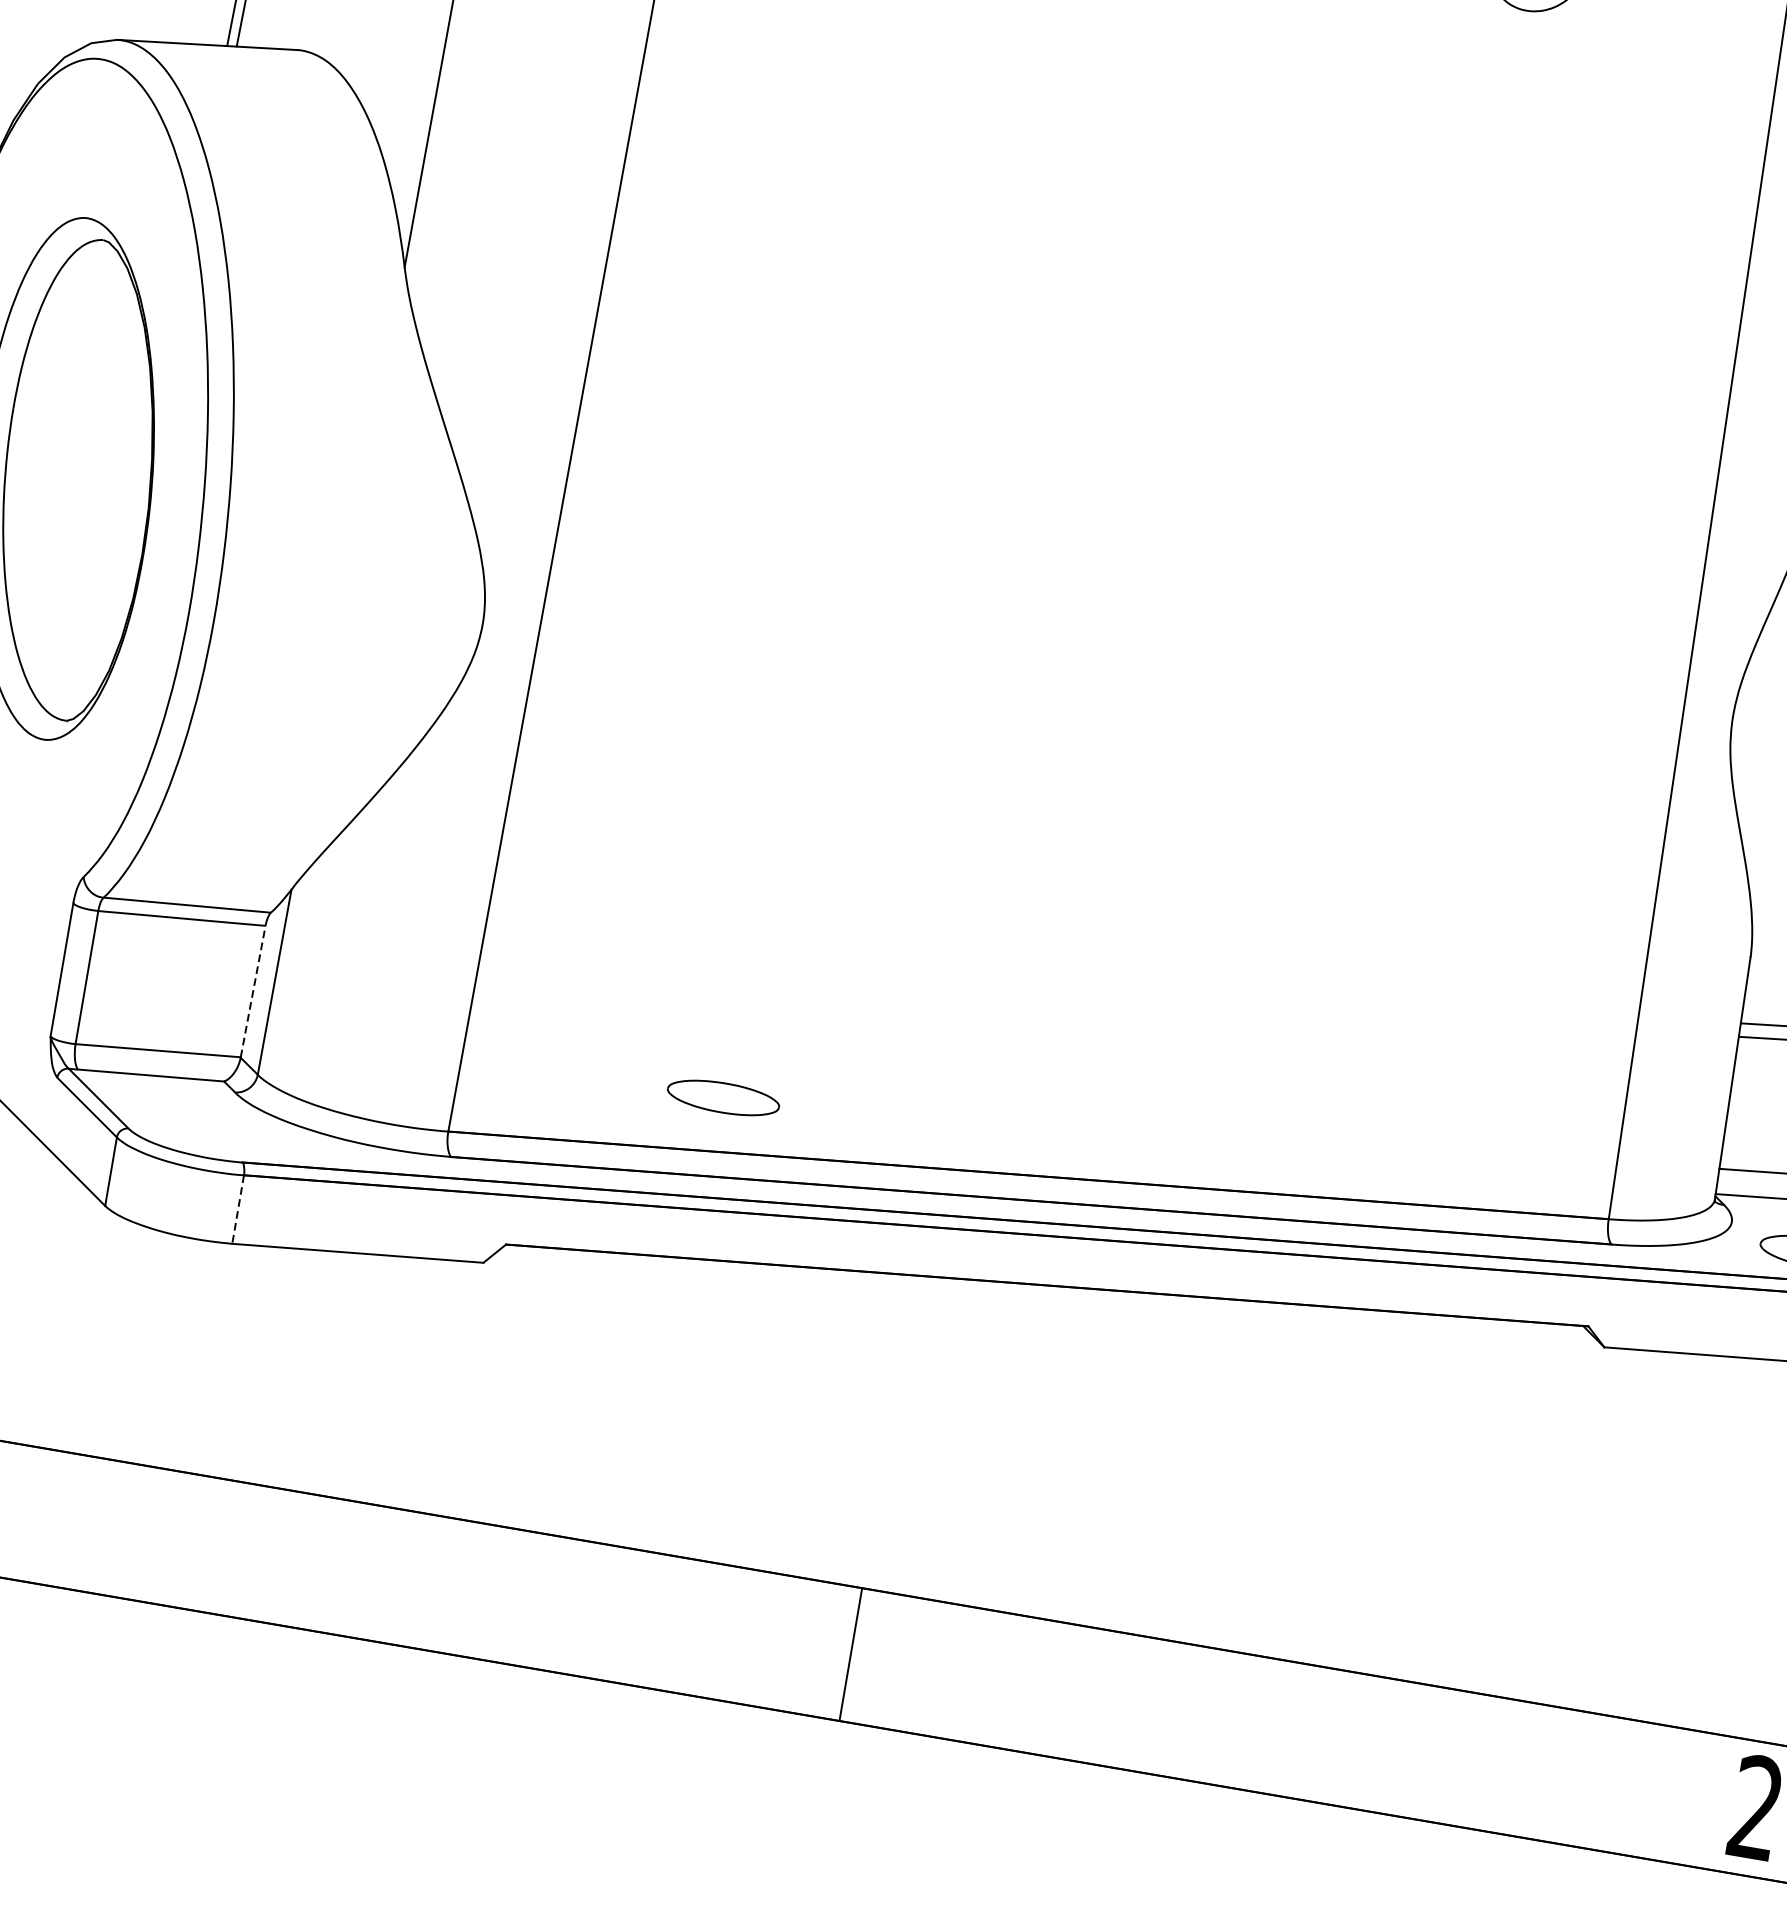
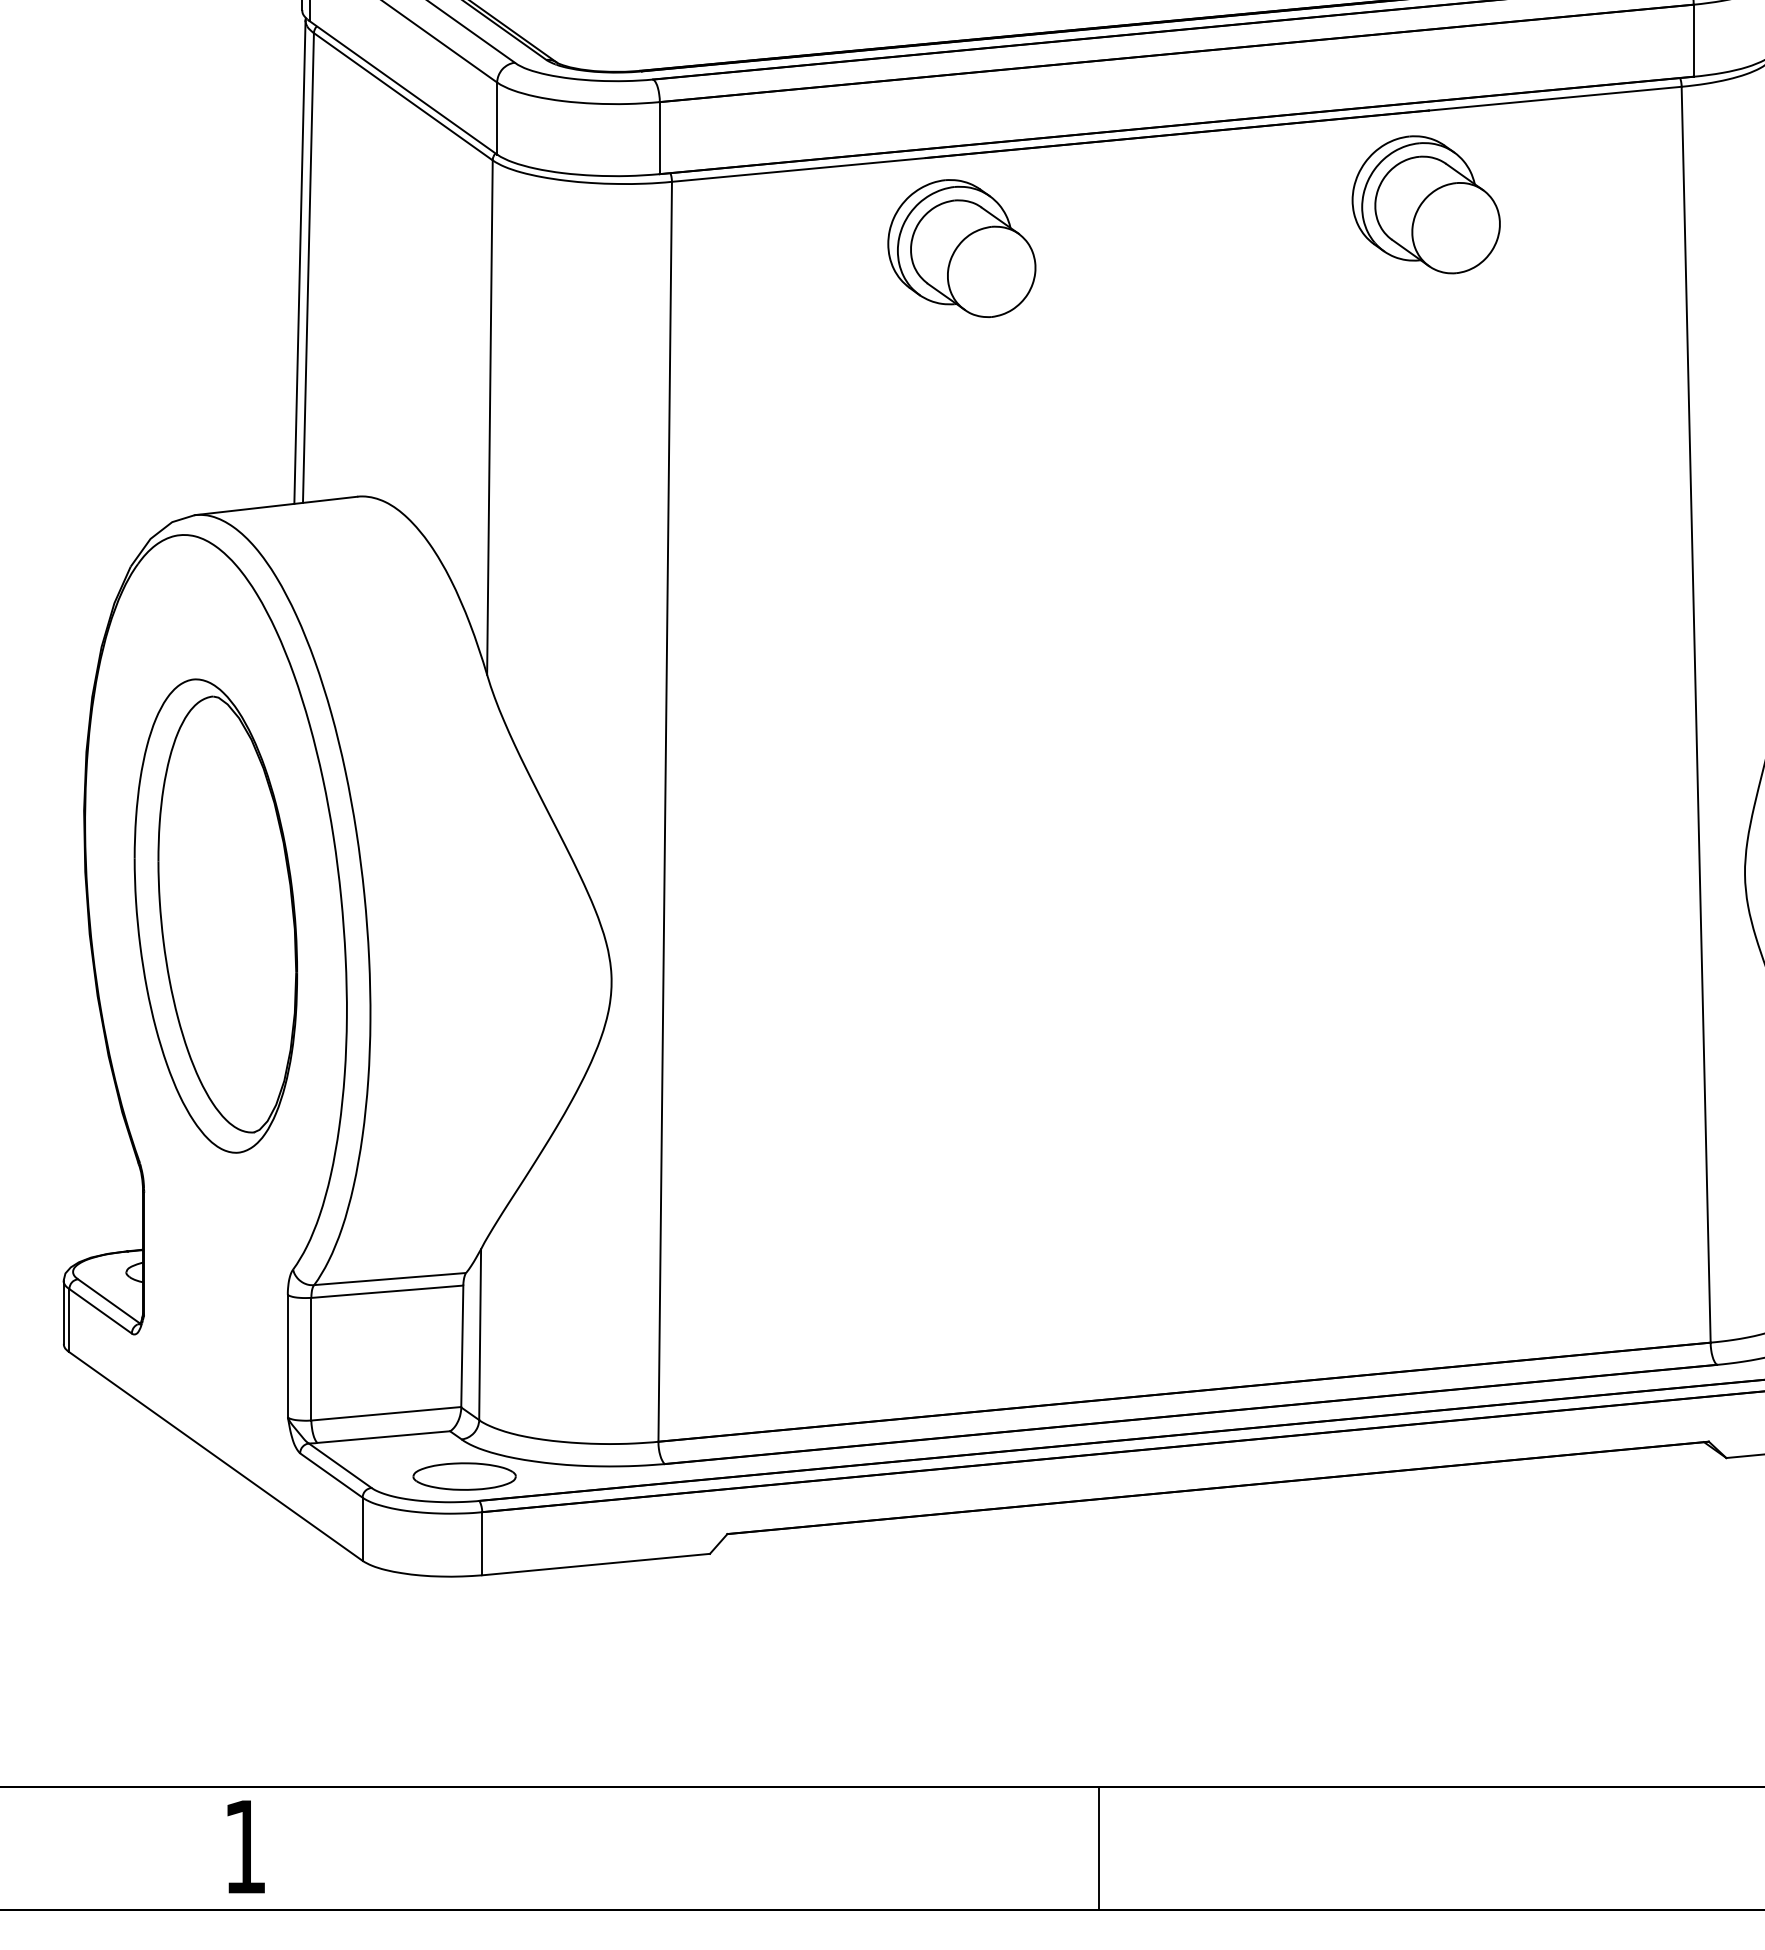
line: (253, 991) -> (462, 1346), dashed -> solid
part: (723, 1097) -> (464, 1476), moved
line: (238, 1209) -> (482, 1543), dashed -> solid

